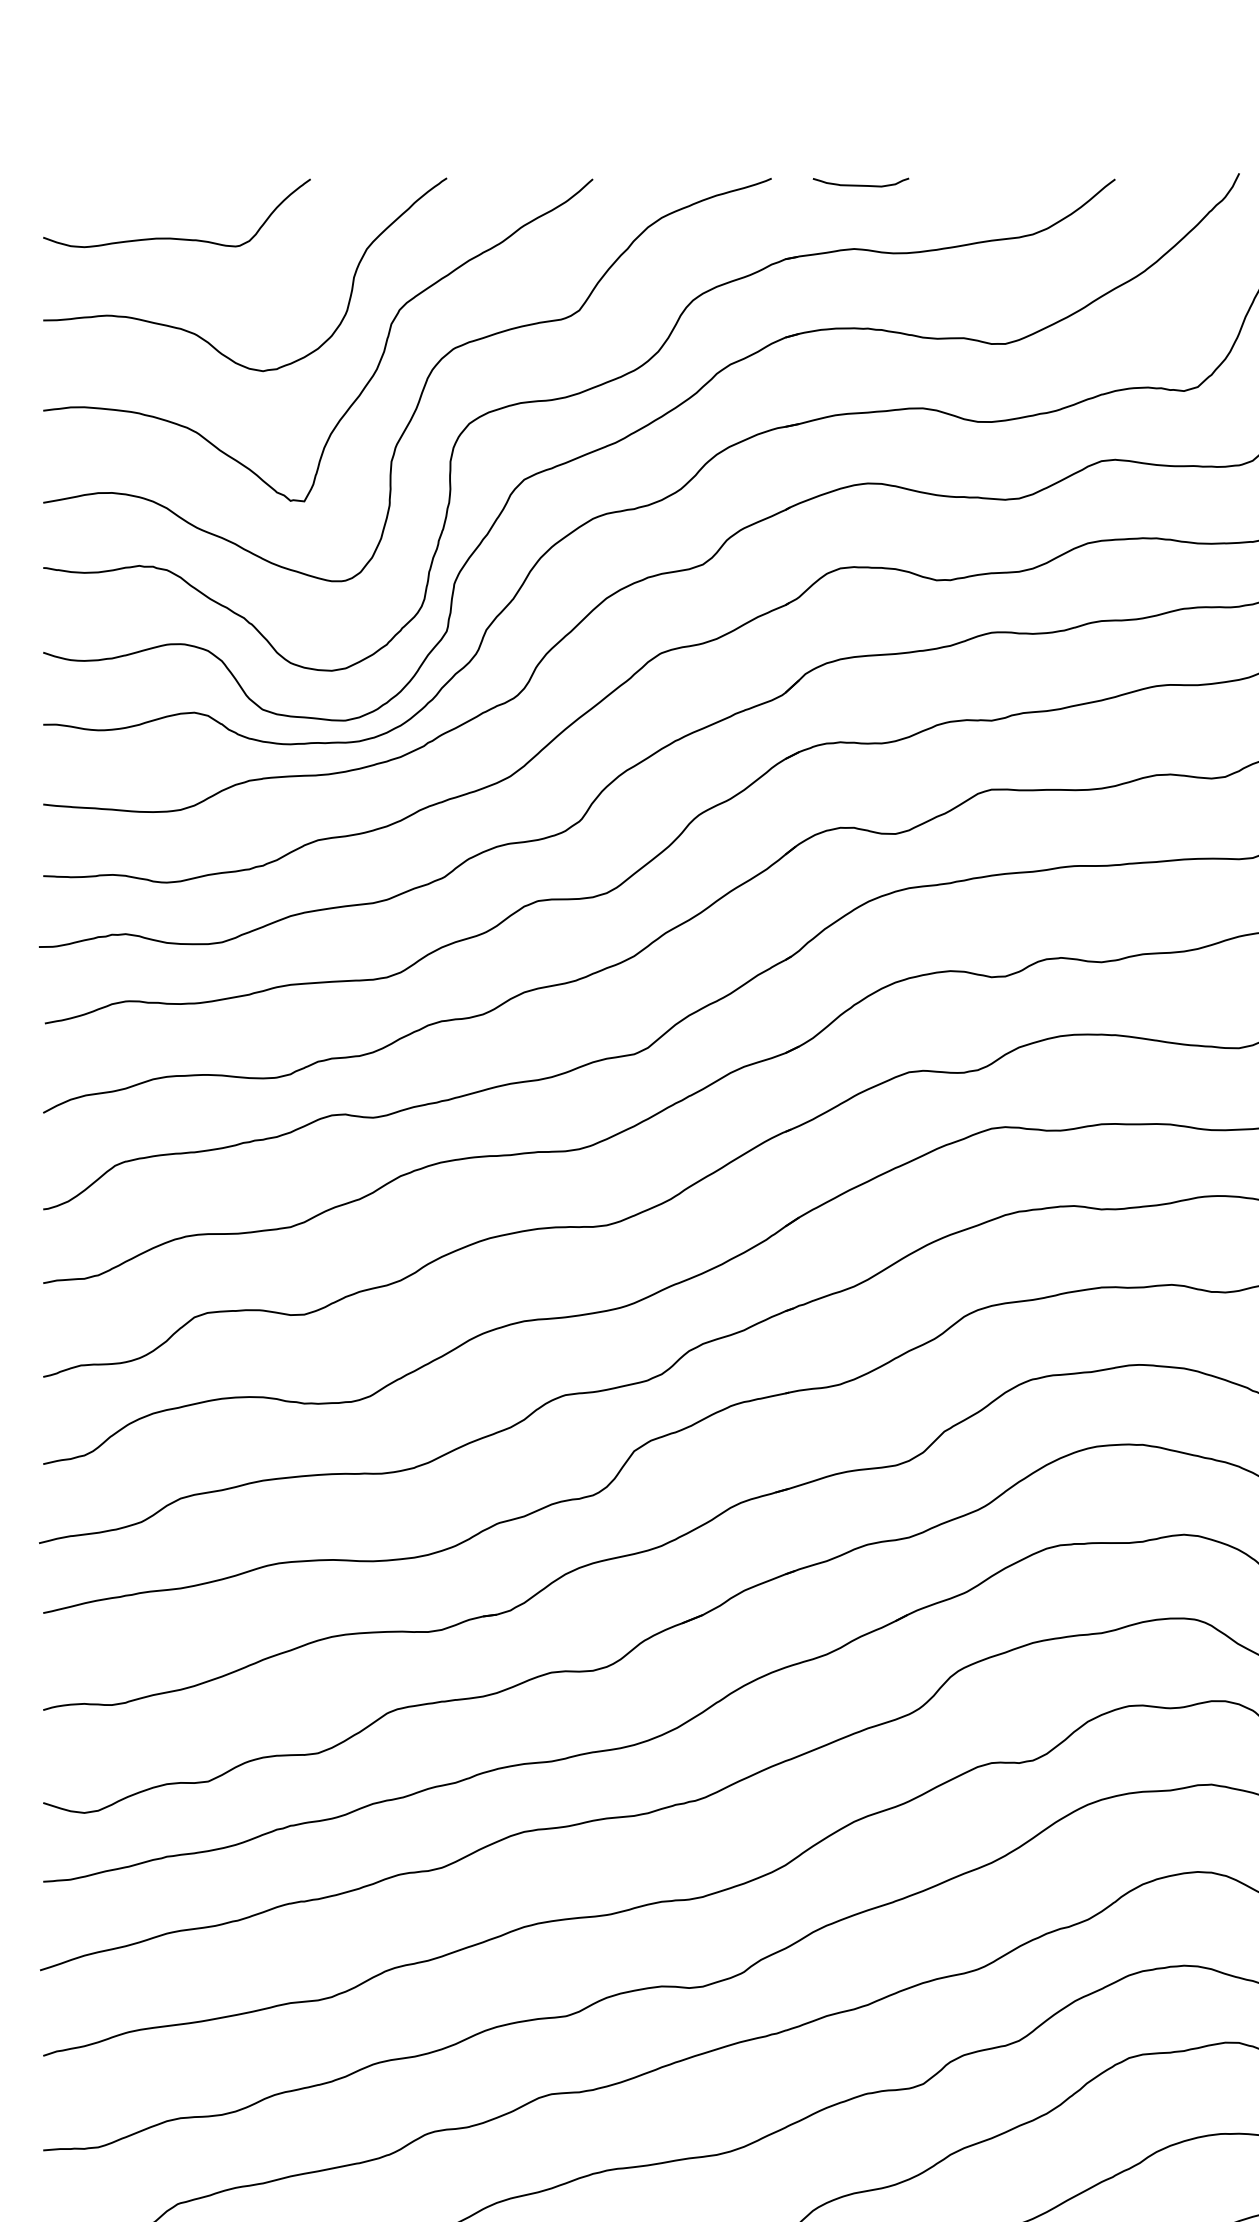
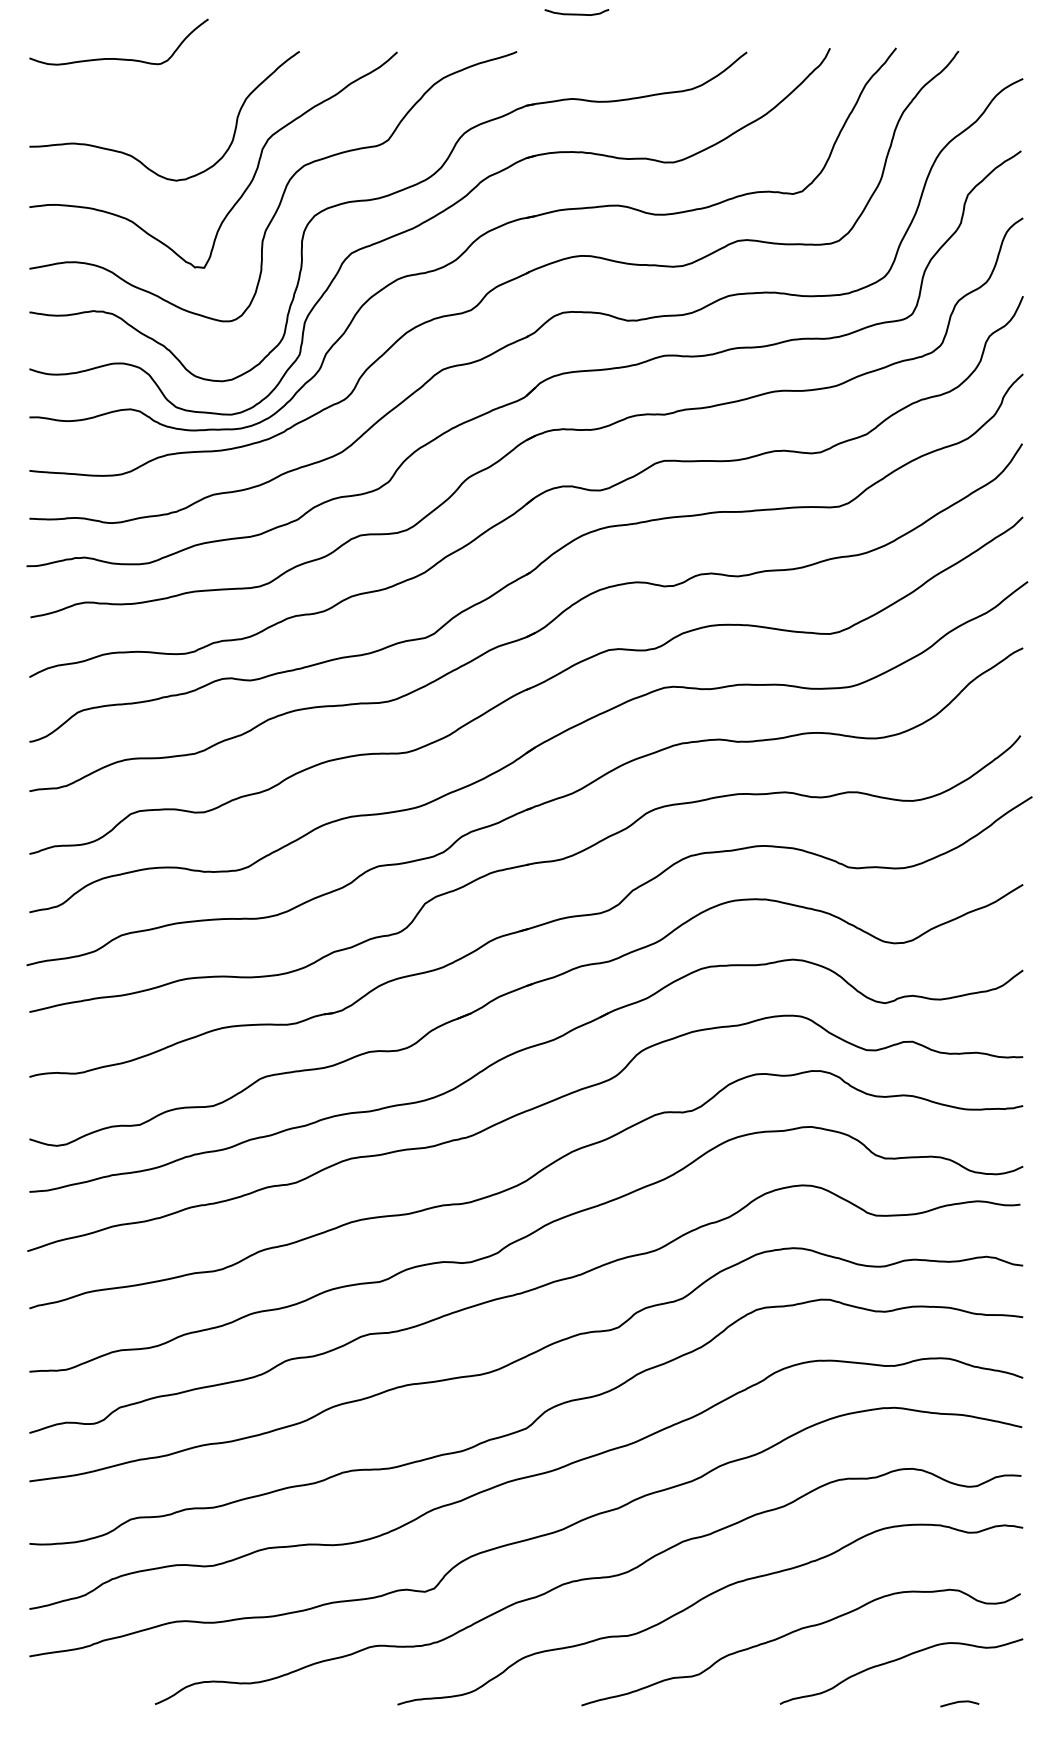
curve: (860, 184) -> (576, 13), moved
curve: (176, 237) -> (118, 58), moved

